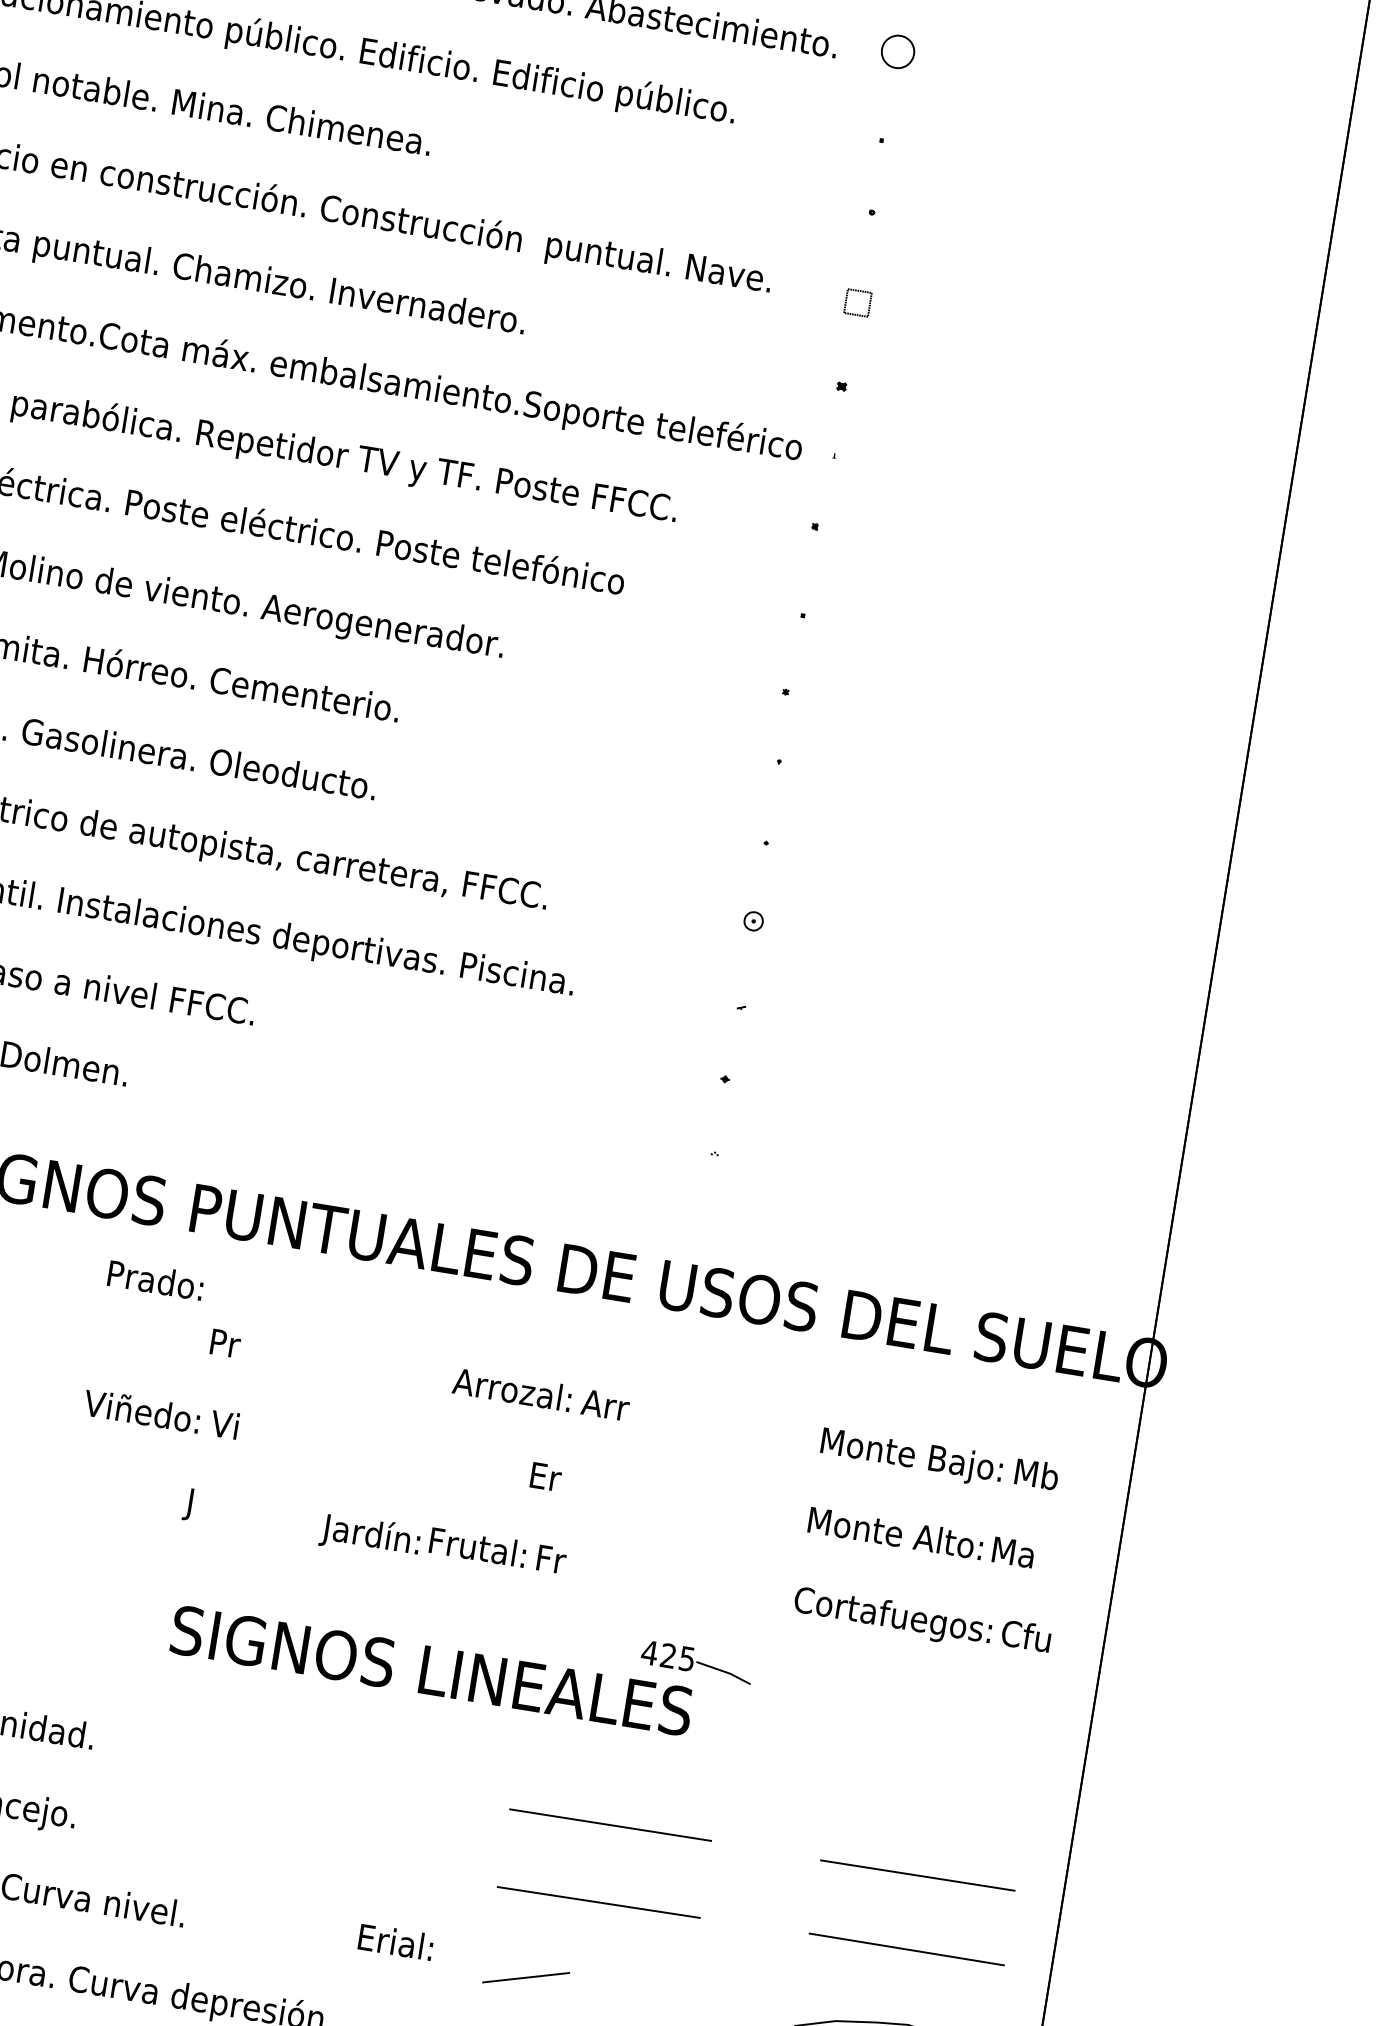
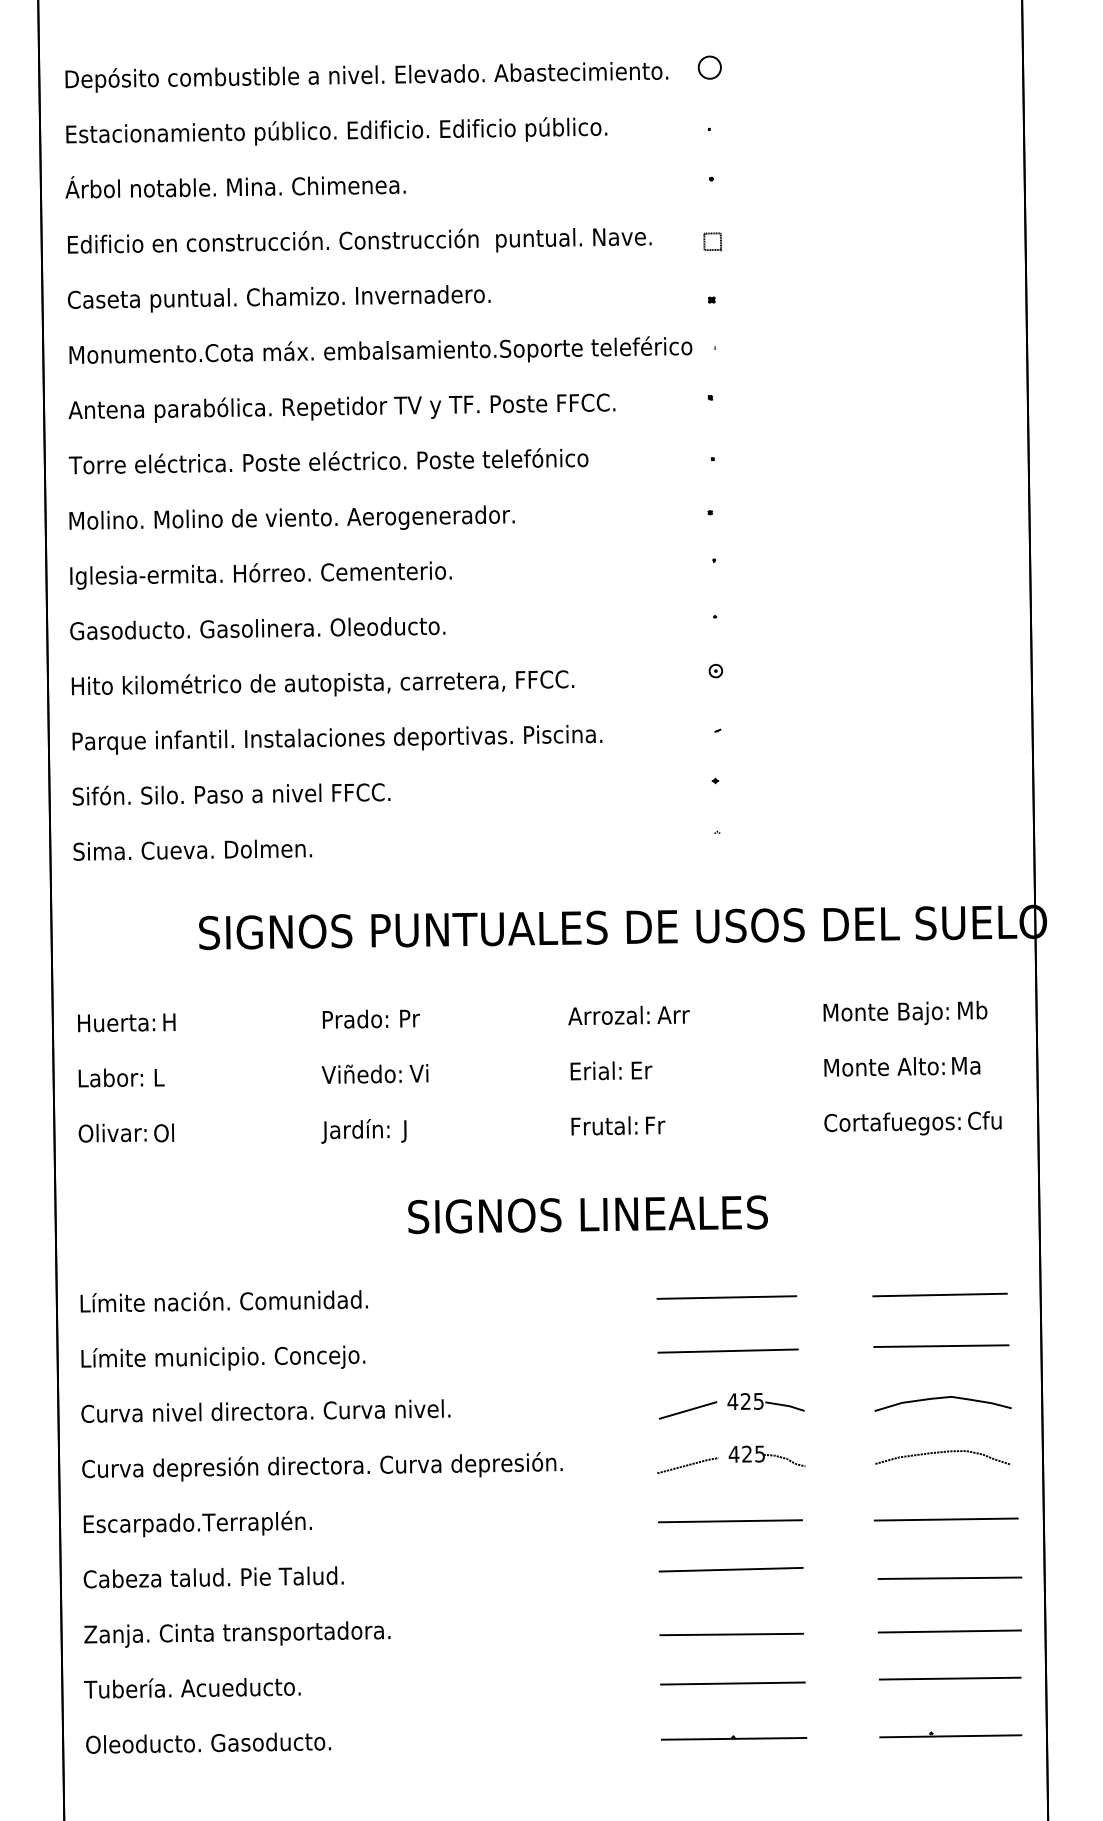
text: (156, 1279) -> (355, 1018), moved
text: (370, 1536) -> (355, 1131), moved
part: (696, 1662) -> (765, 1402), moved
text: (395, 1941) -> (595, 1070), moved

